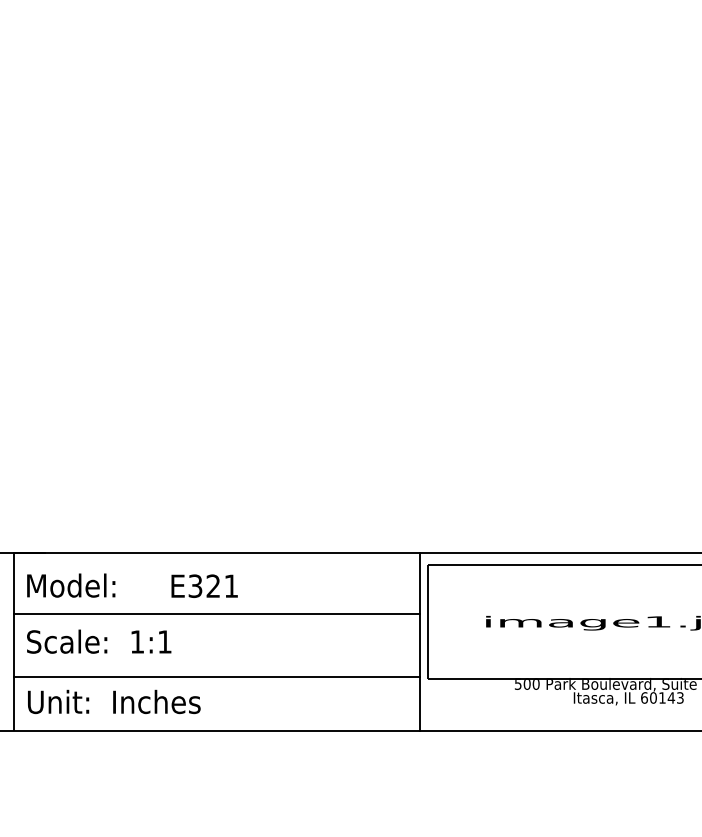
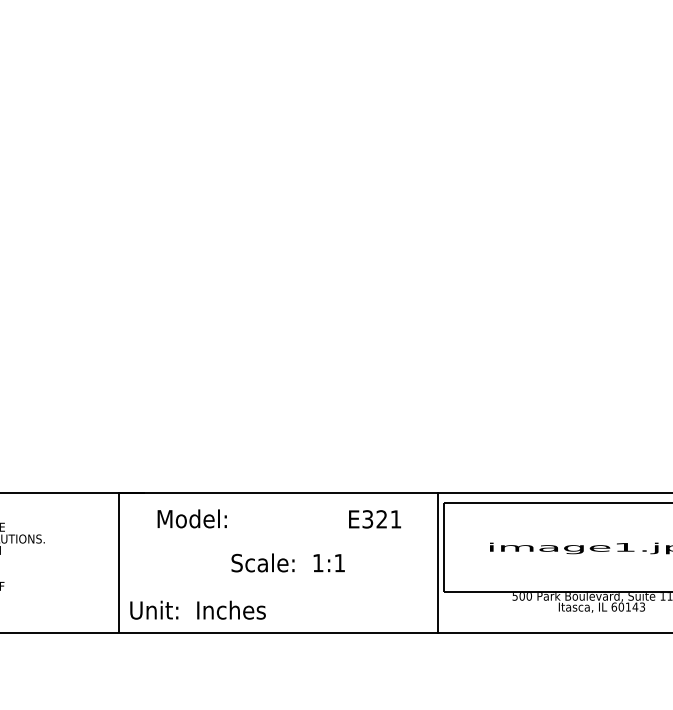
text: (70, 585) -> (191, 518), moved
text: (203, 586) -> (374, 519), moved
line: (216, 614) -> (278, 541), removed
text: (98, 641) -> (287, 562), moved
line: (216, 676) -> (278, 590), removed

